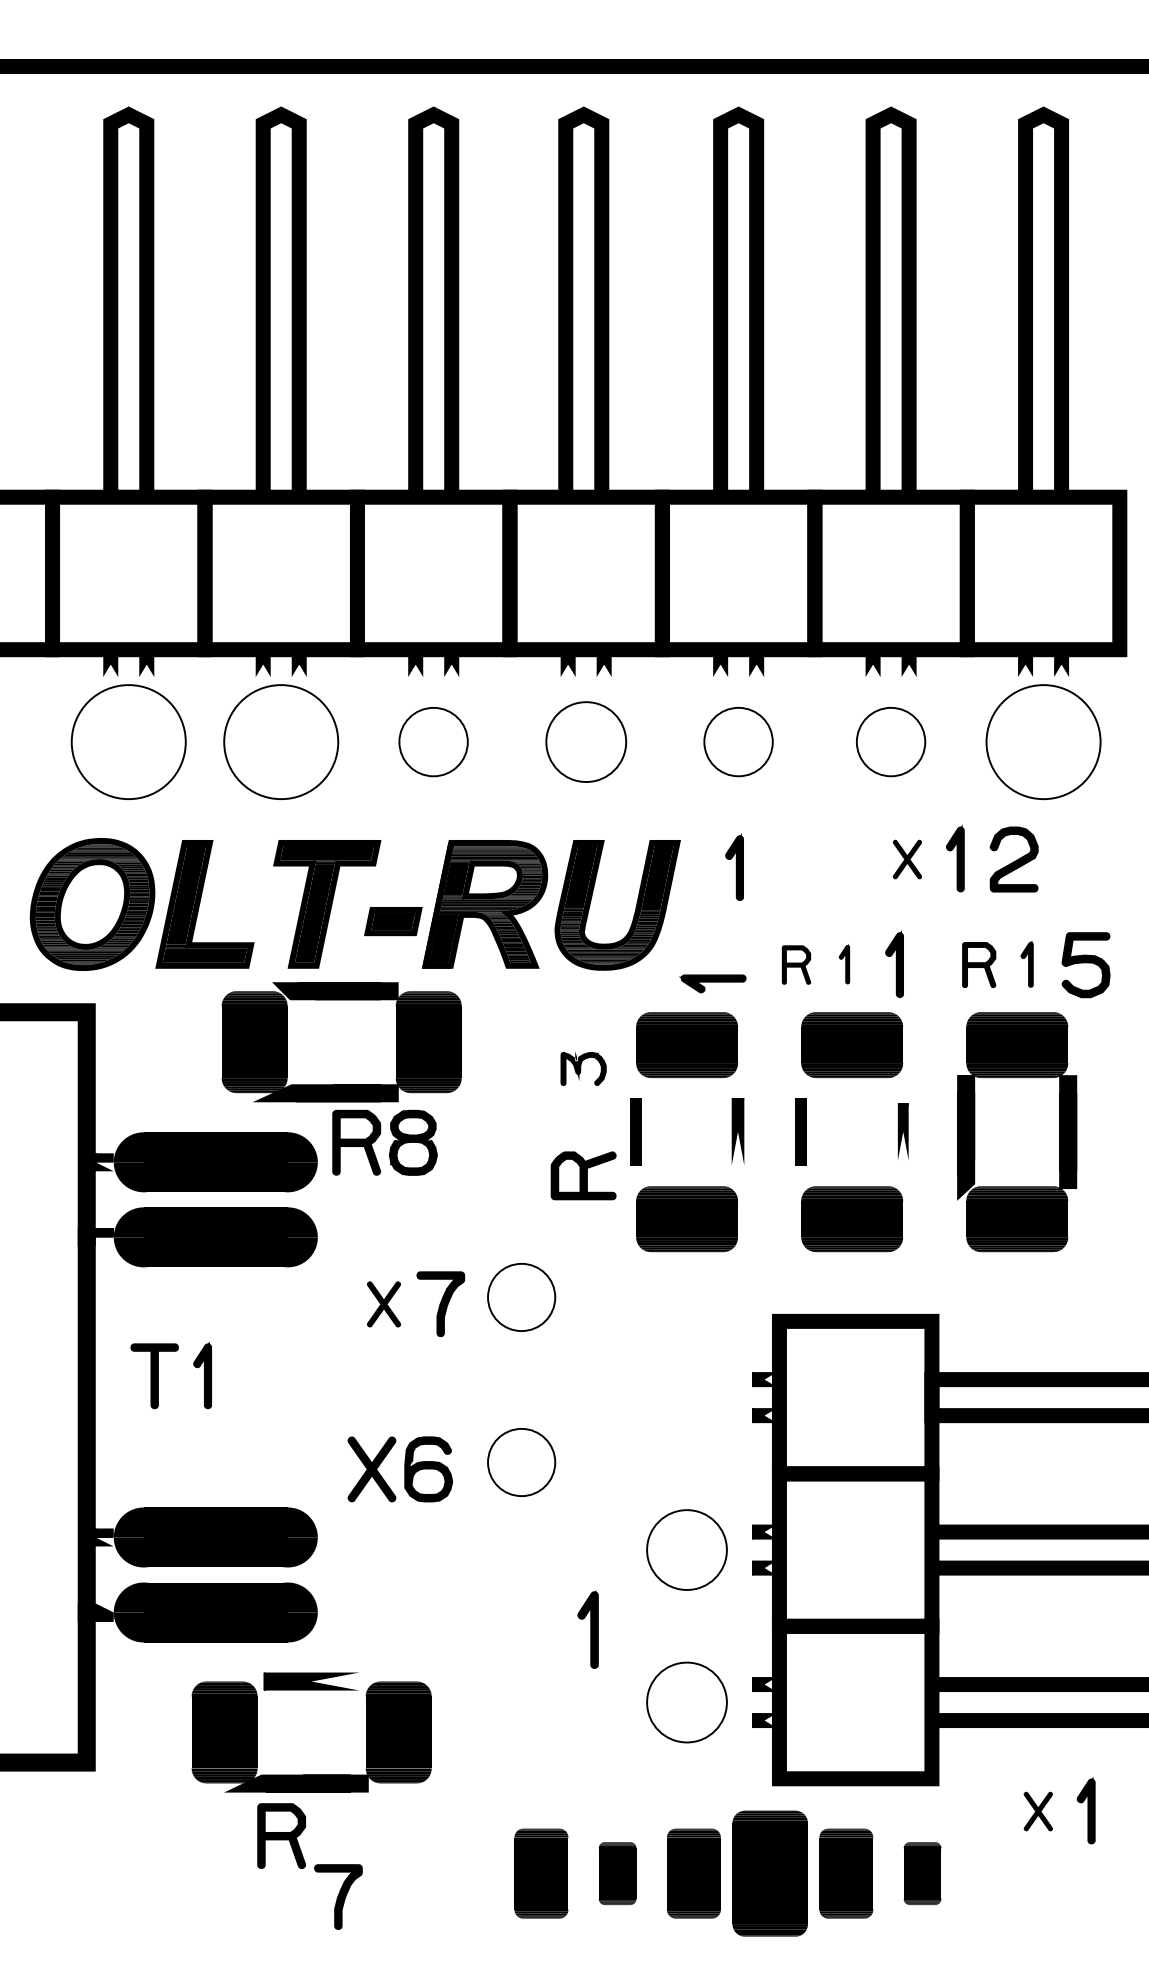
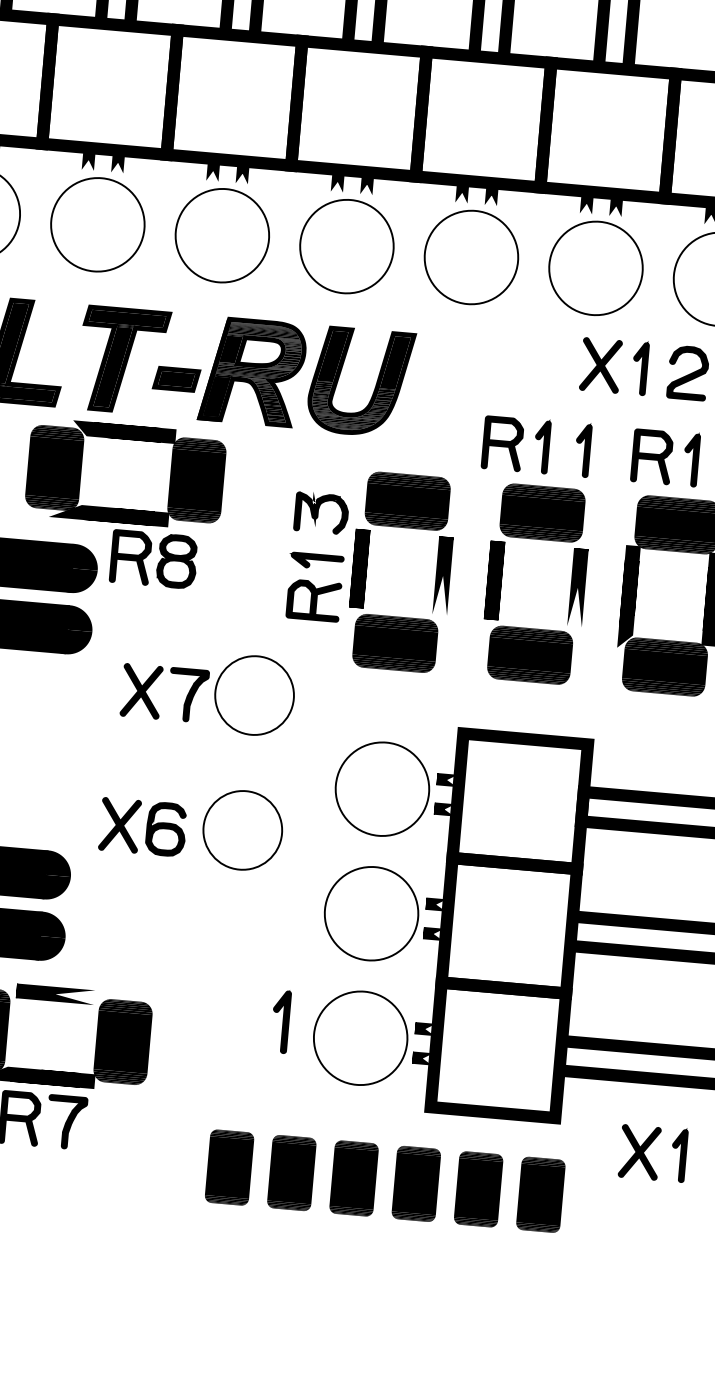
part: (433, 741) -> (222, 235), size x1.67
part: (586, 741) -> (347, 246), size x1.43
part: (738, 741) -> (471, 256), size x1.67
part: (890, 741) -> (595, 267), size x1.67
part: (907, 859) -> (601, 365), size x1.67
part: (734, 866) -> (459, 358), removed
part: (844, 963) -> (542, 445), size x1.67
part: (1026, 963) -> (690, 458), size x1.43
part: (796, 964) -> (502, 443), size x1.67
part: (978, 964) -> (651, 456), size x1.43
part: (712, 983) -> (316, 561), moved
part: (583, 1068) -> (321, 513), size x1.43
part: (635, 1131) -> (359, 568), size x1.43
part: (737, 1131) -> (442, 575), size x1.43
part: (800, 1131) -> (494, 579), size x1.43
part: (903, 1131) -> (578, 587), size x1.67
part: (521, 1297) -> (254, 695), size x1.43
part: (383, 1304) -> (141, 691), size x1.43
part: (686, 1397) -> (382, 789), added
part: (521, 1462) -> (242, 830), size x1.43
part: (686, 1549) -> (371, 913), size x1.43
part: (587, 1629) -> (280, 1021), moved
part: (686, 1702) -> (360, 1038), size x1.43
part: (1038, 1811) -> (639, 1152), size x1.67
part: (617, 1873) -> (291, 1172), size x1.43
part: (769, 1873) -> (415, 1183), size x0.71
part: (922, 1873) -> (540, 1194), size x1.43
part: (338, 1896) -> (66, 1121), moved

